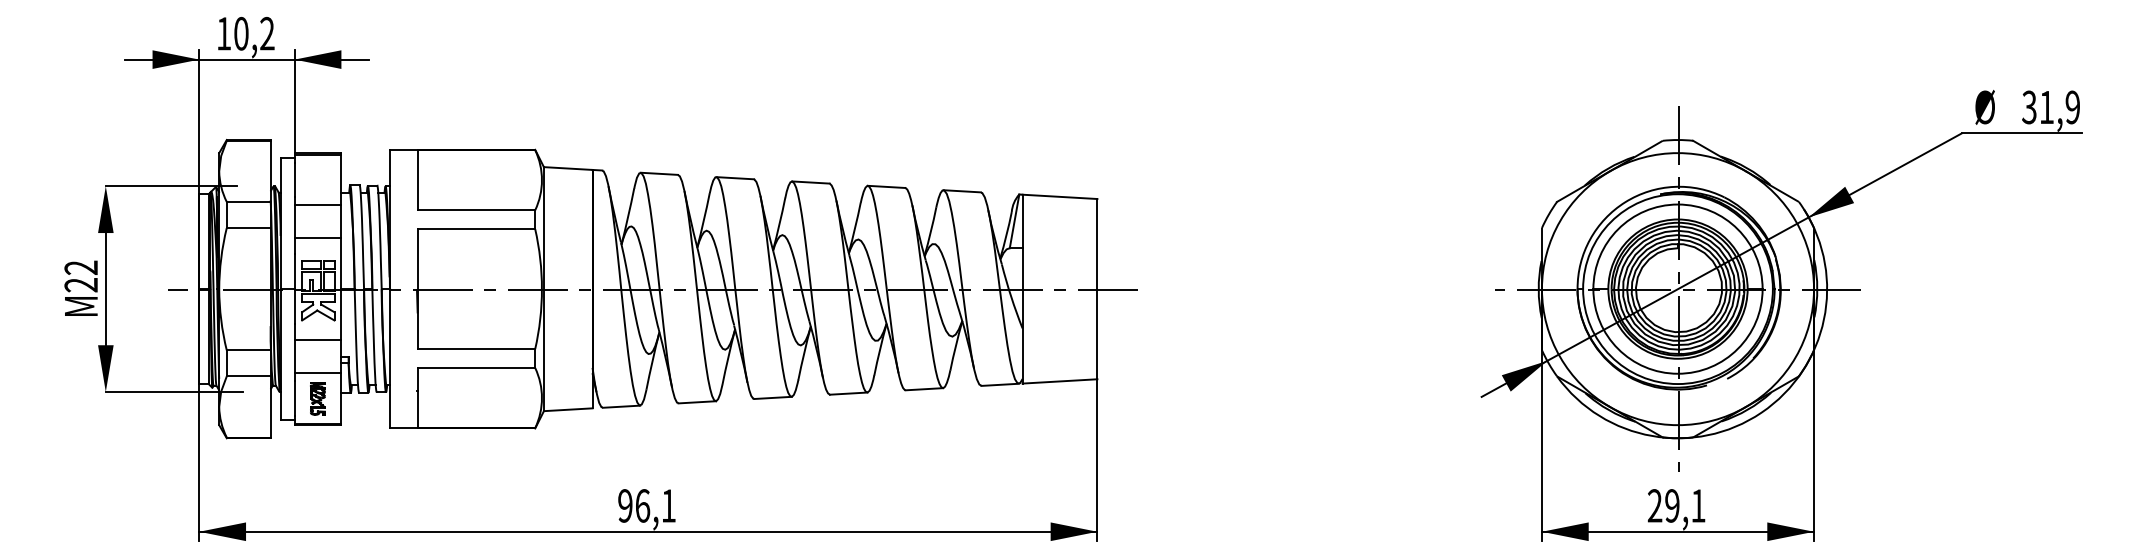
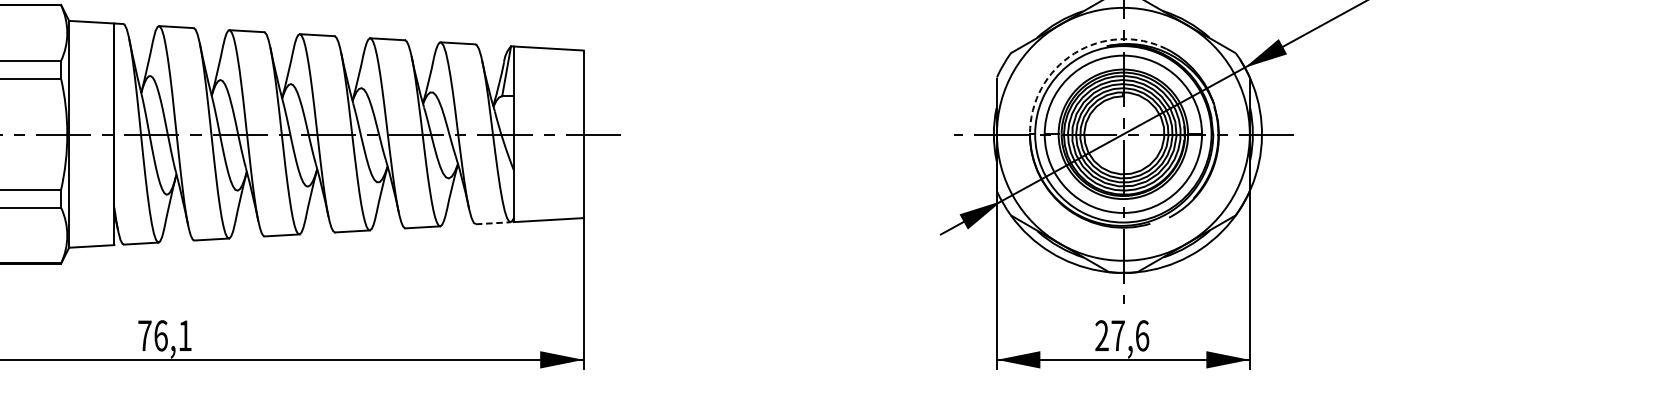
arc: (1625, 202) -> (1074, 53), solid -> dashed
line: (1000, 384) -> (493, 222), solid -> dashed
text: (625, 505) -> (144, 335), 96,1 -> 76,1
text: (1685, 505) -> (1130, 335), 29,1 -> 27,6

